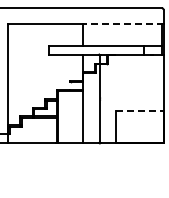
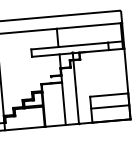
line: (123, 23) -> (89, 25), dashed -> solid
line: (139, 110) -> (108, 94), dashed -> solid
line: (139, 125) -> (109, 106), added

